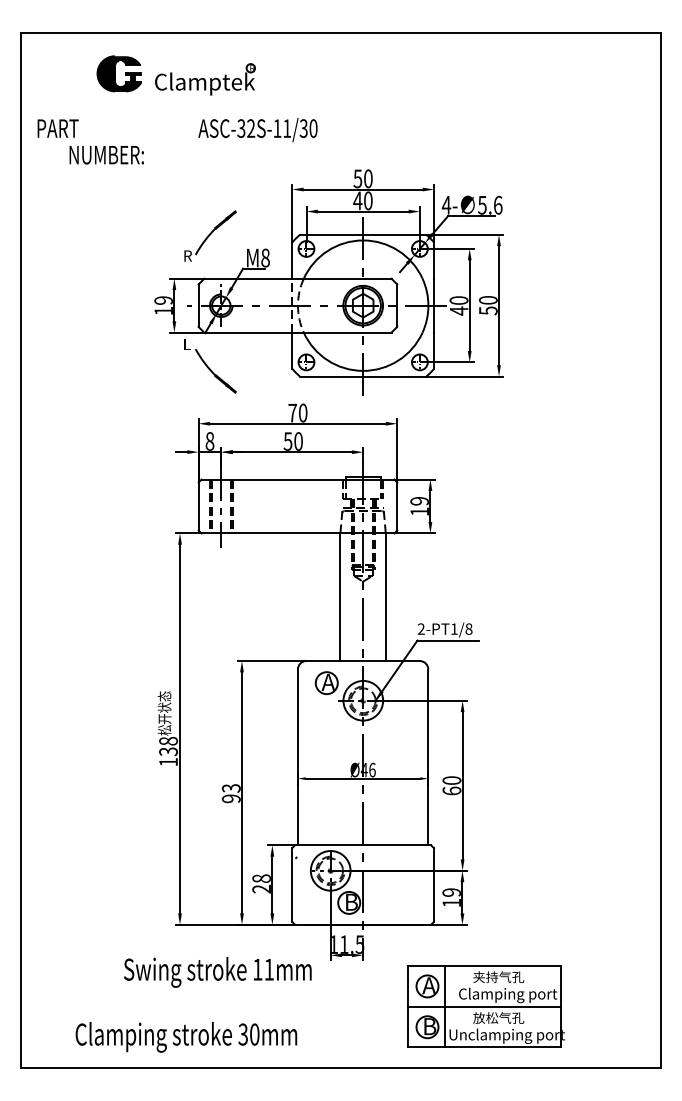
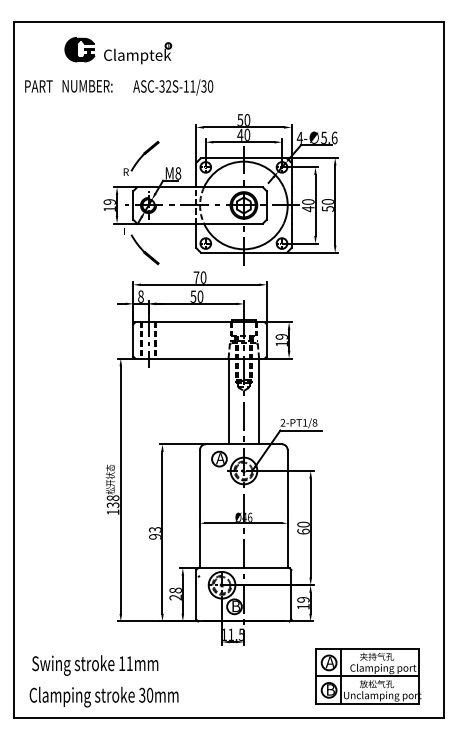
text: (106, 155) -> (87, 86), moved
text: (218, 972) -> (95, 665), moved
part: (486, 1006) -> (368, 676), moved
text: (185, 1036) -> (103, 696), moved

